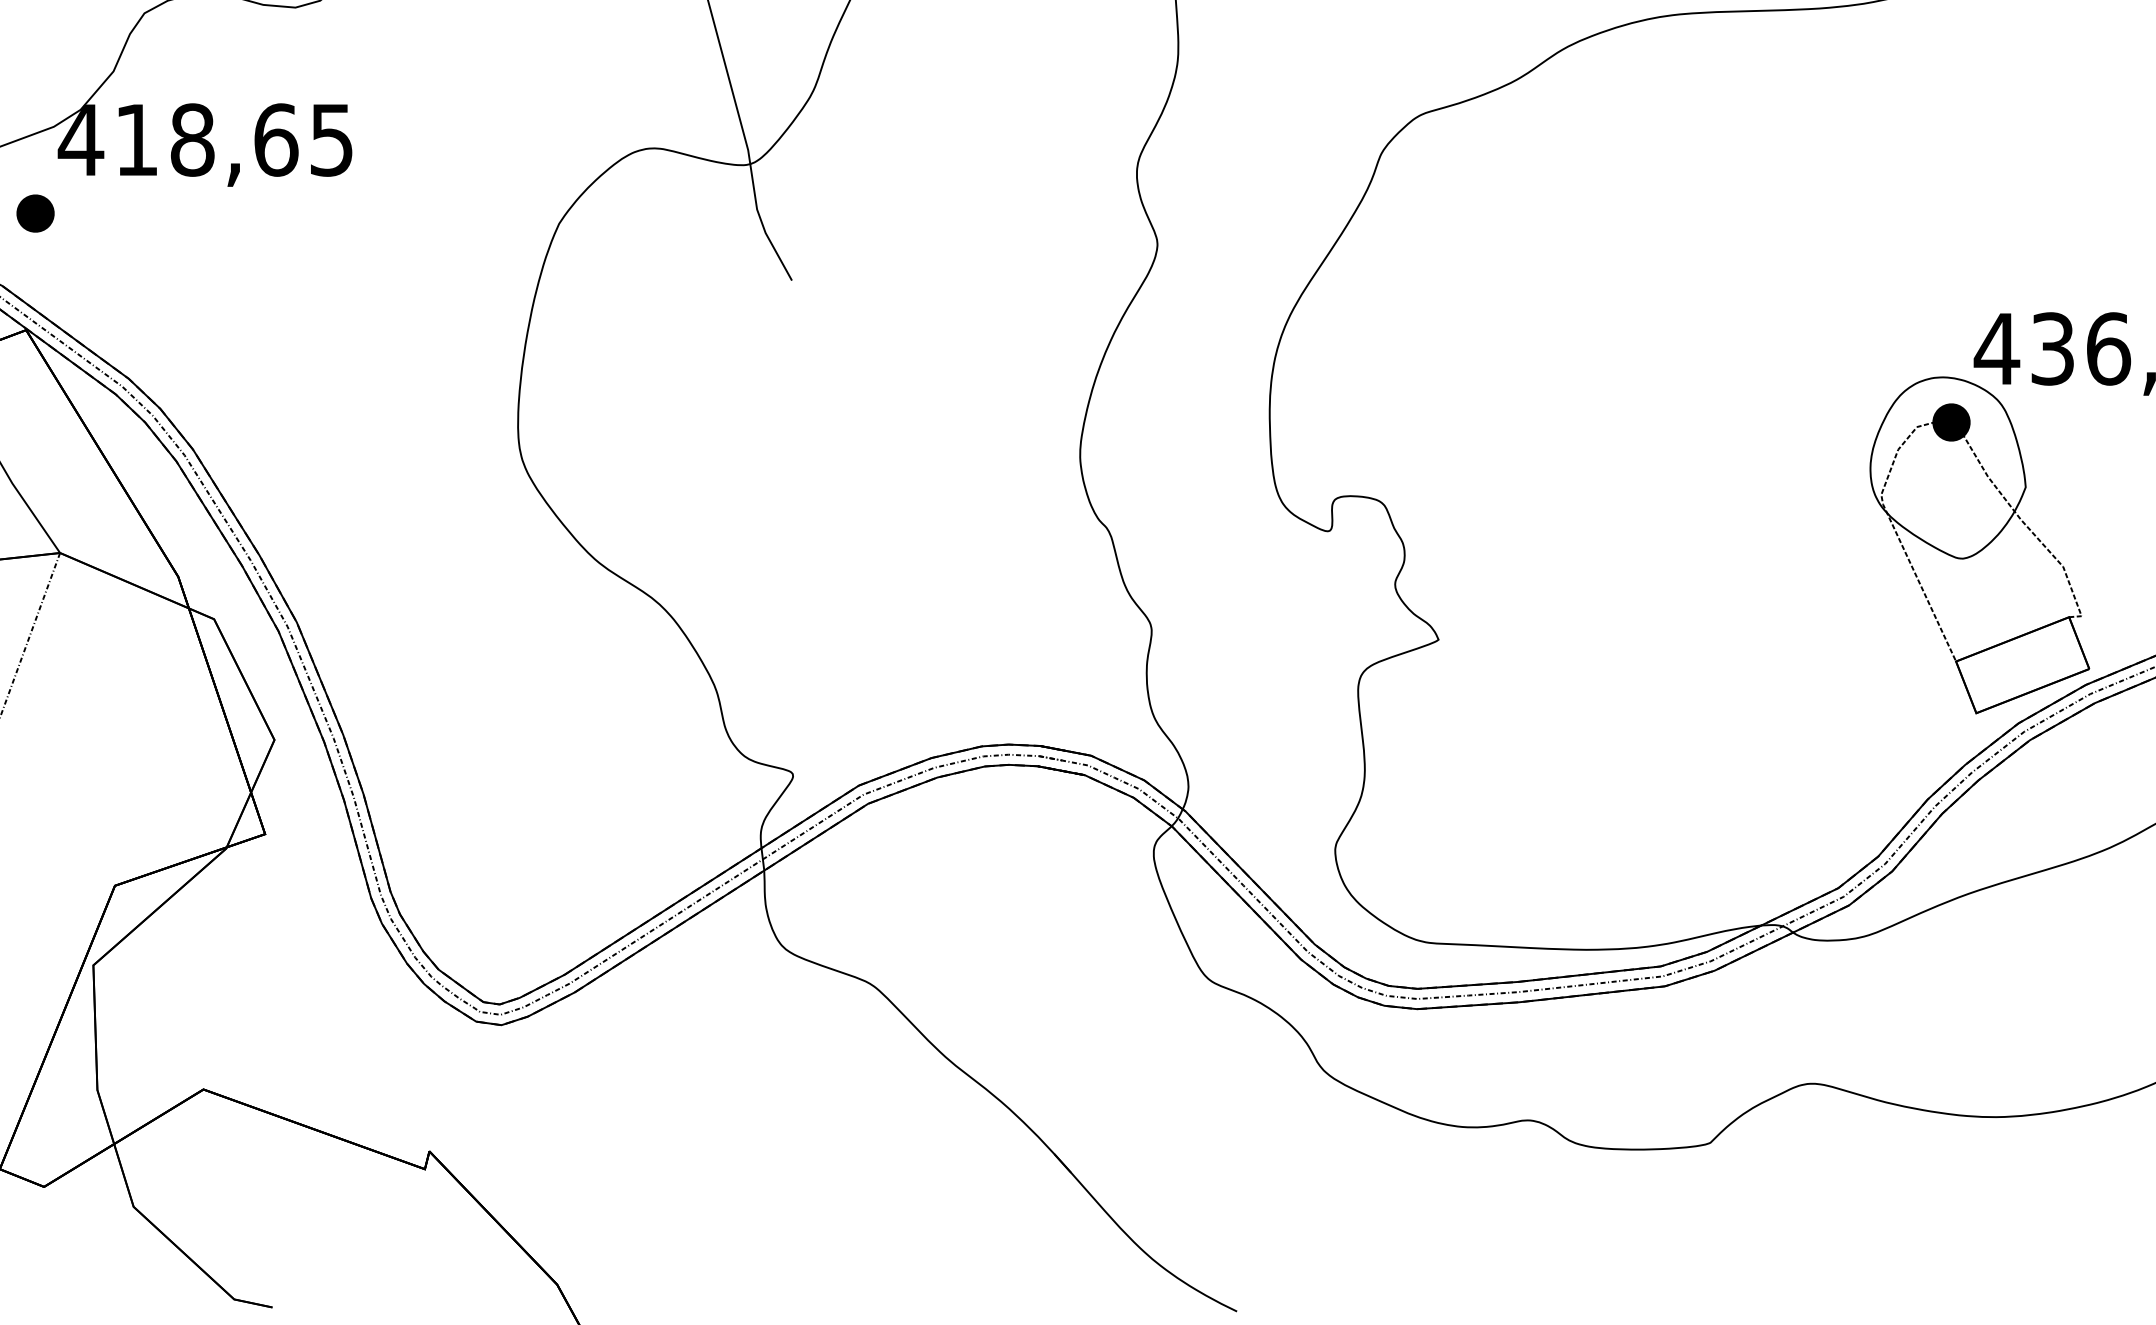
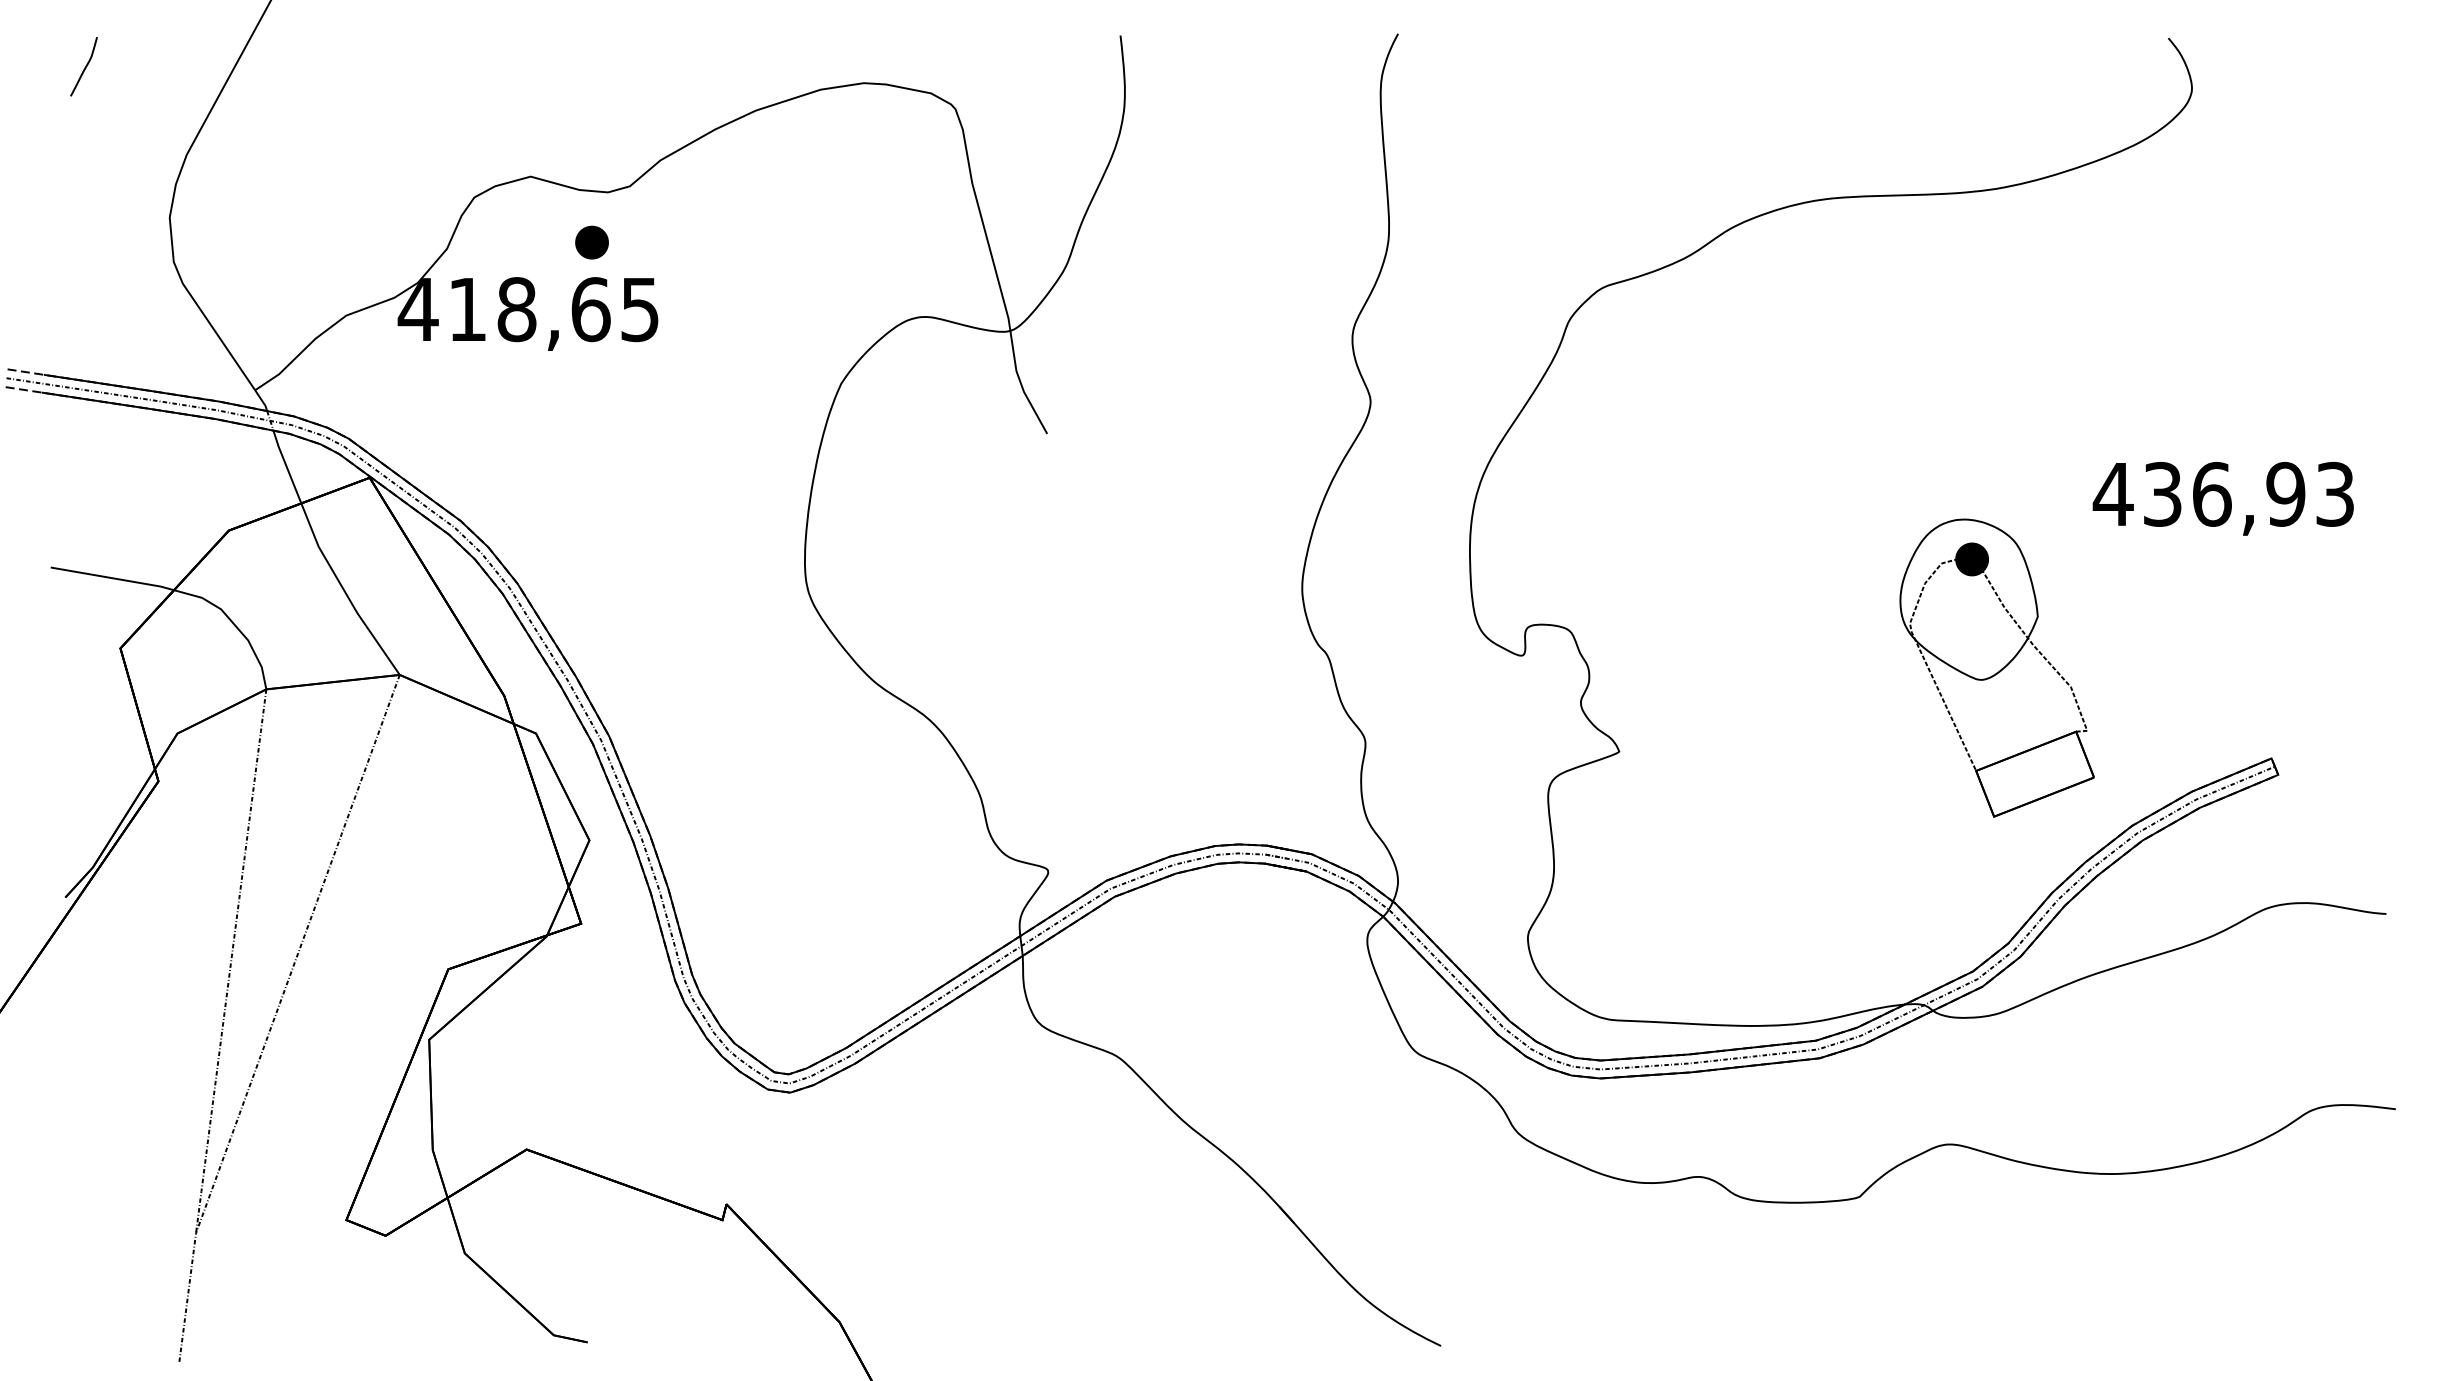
part: (34, 213) -> (591, 242), moved
part: (1979, 544) -> (1996, 667), moved

